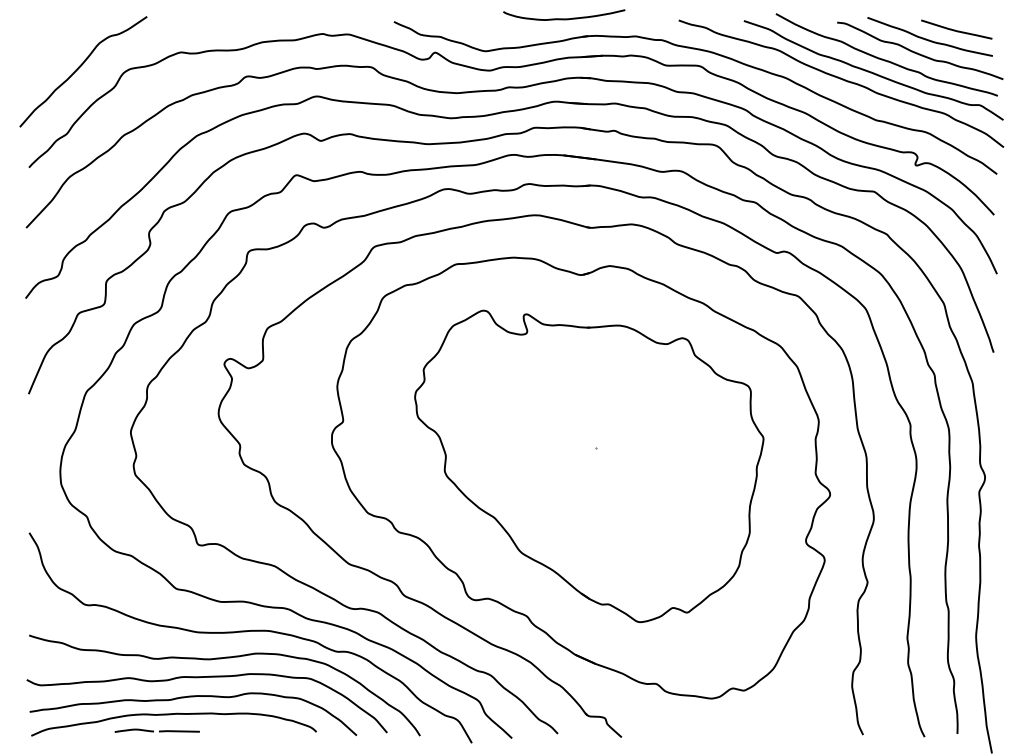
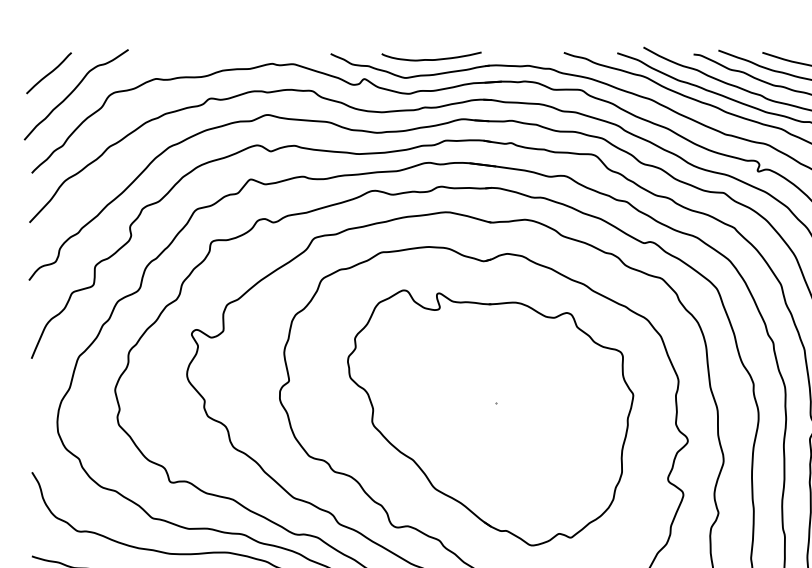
curve: (564, 18) -> (431, 59), moved
curve: (49, 45) -> (48, 73), added

